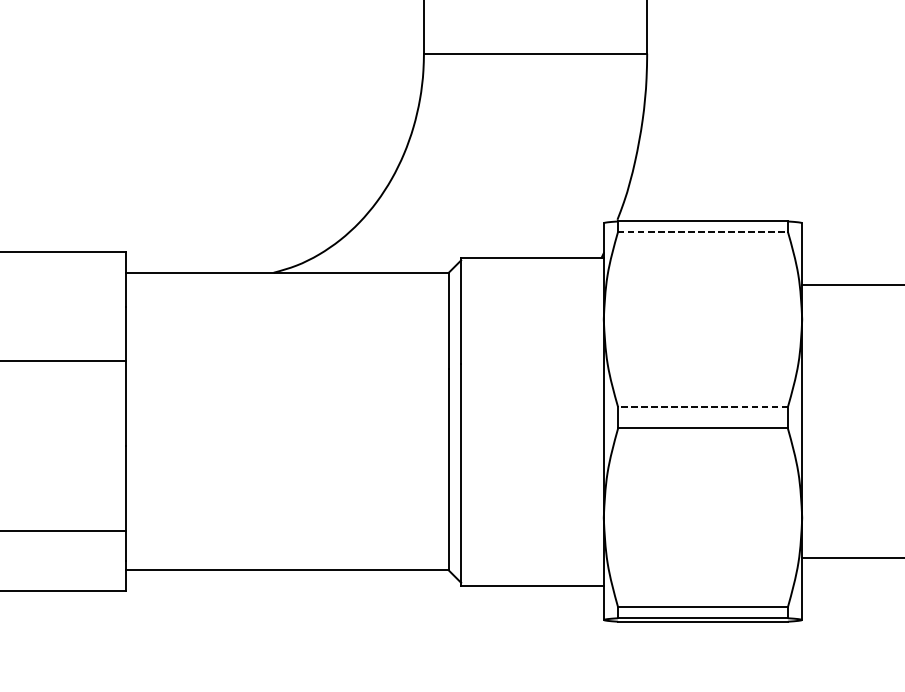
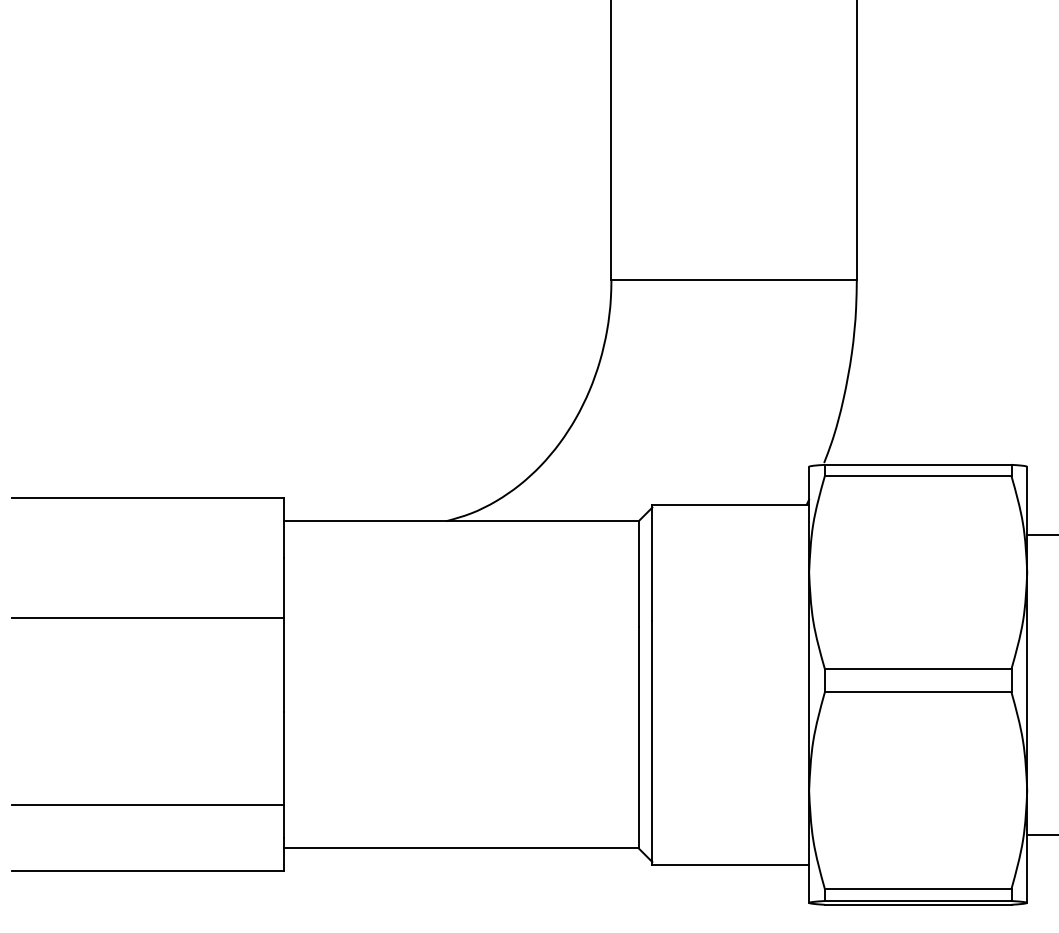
line: (703, 232) -> (918, 476), dashed -> solid
line: (702, 406) -> (917, 668), dashed -> solid

